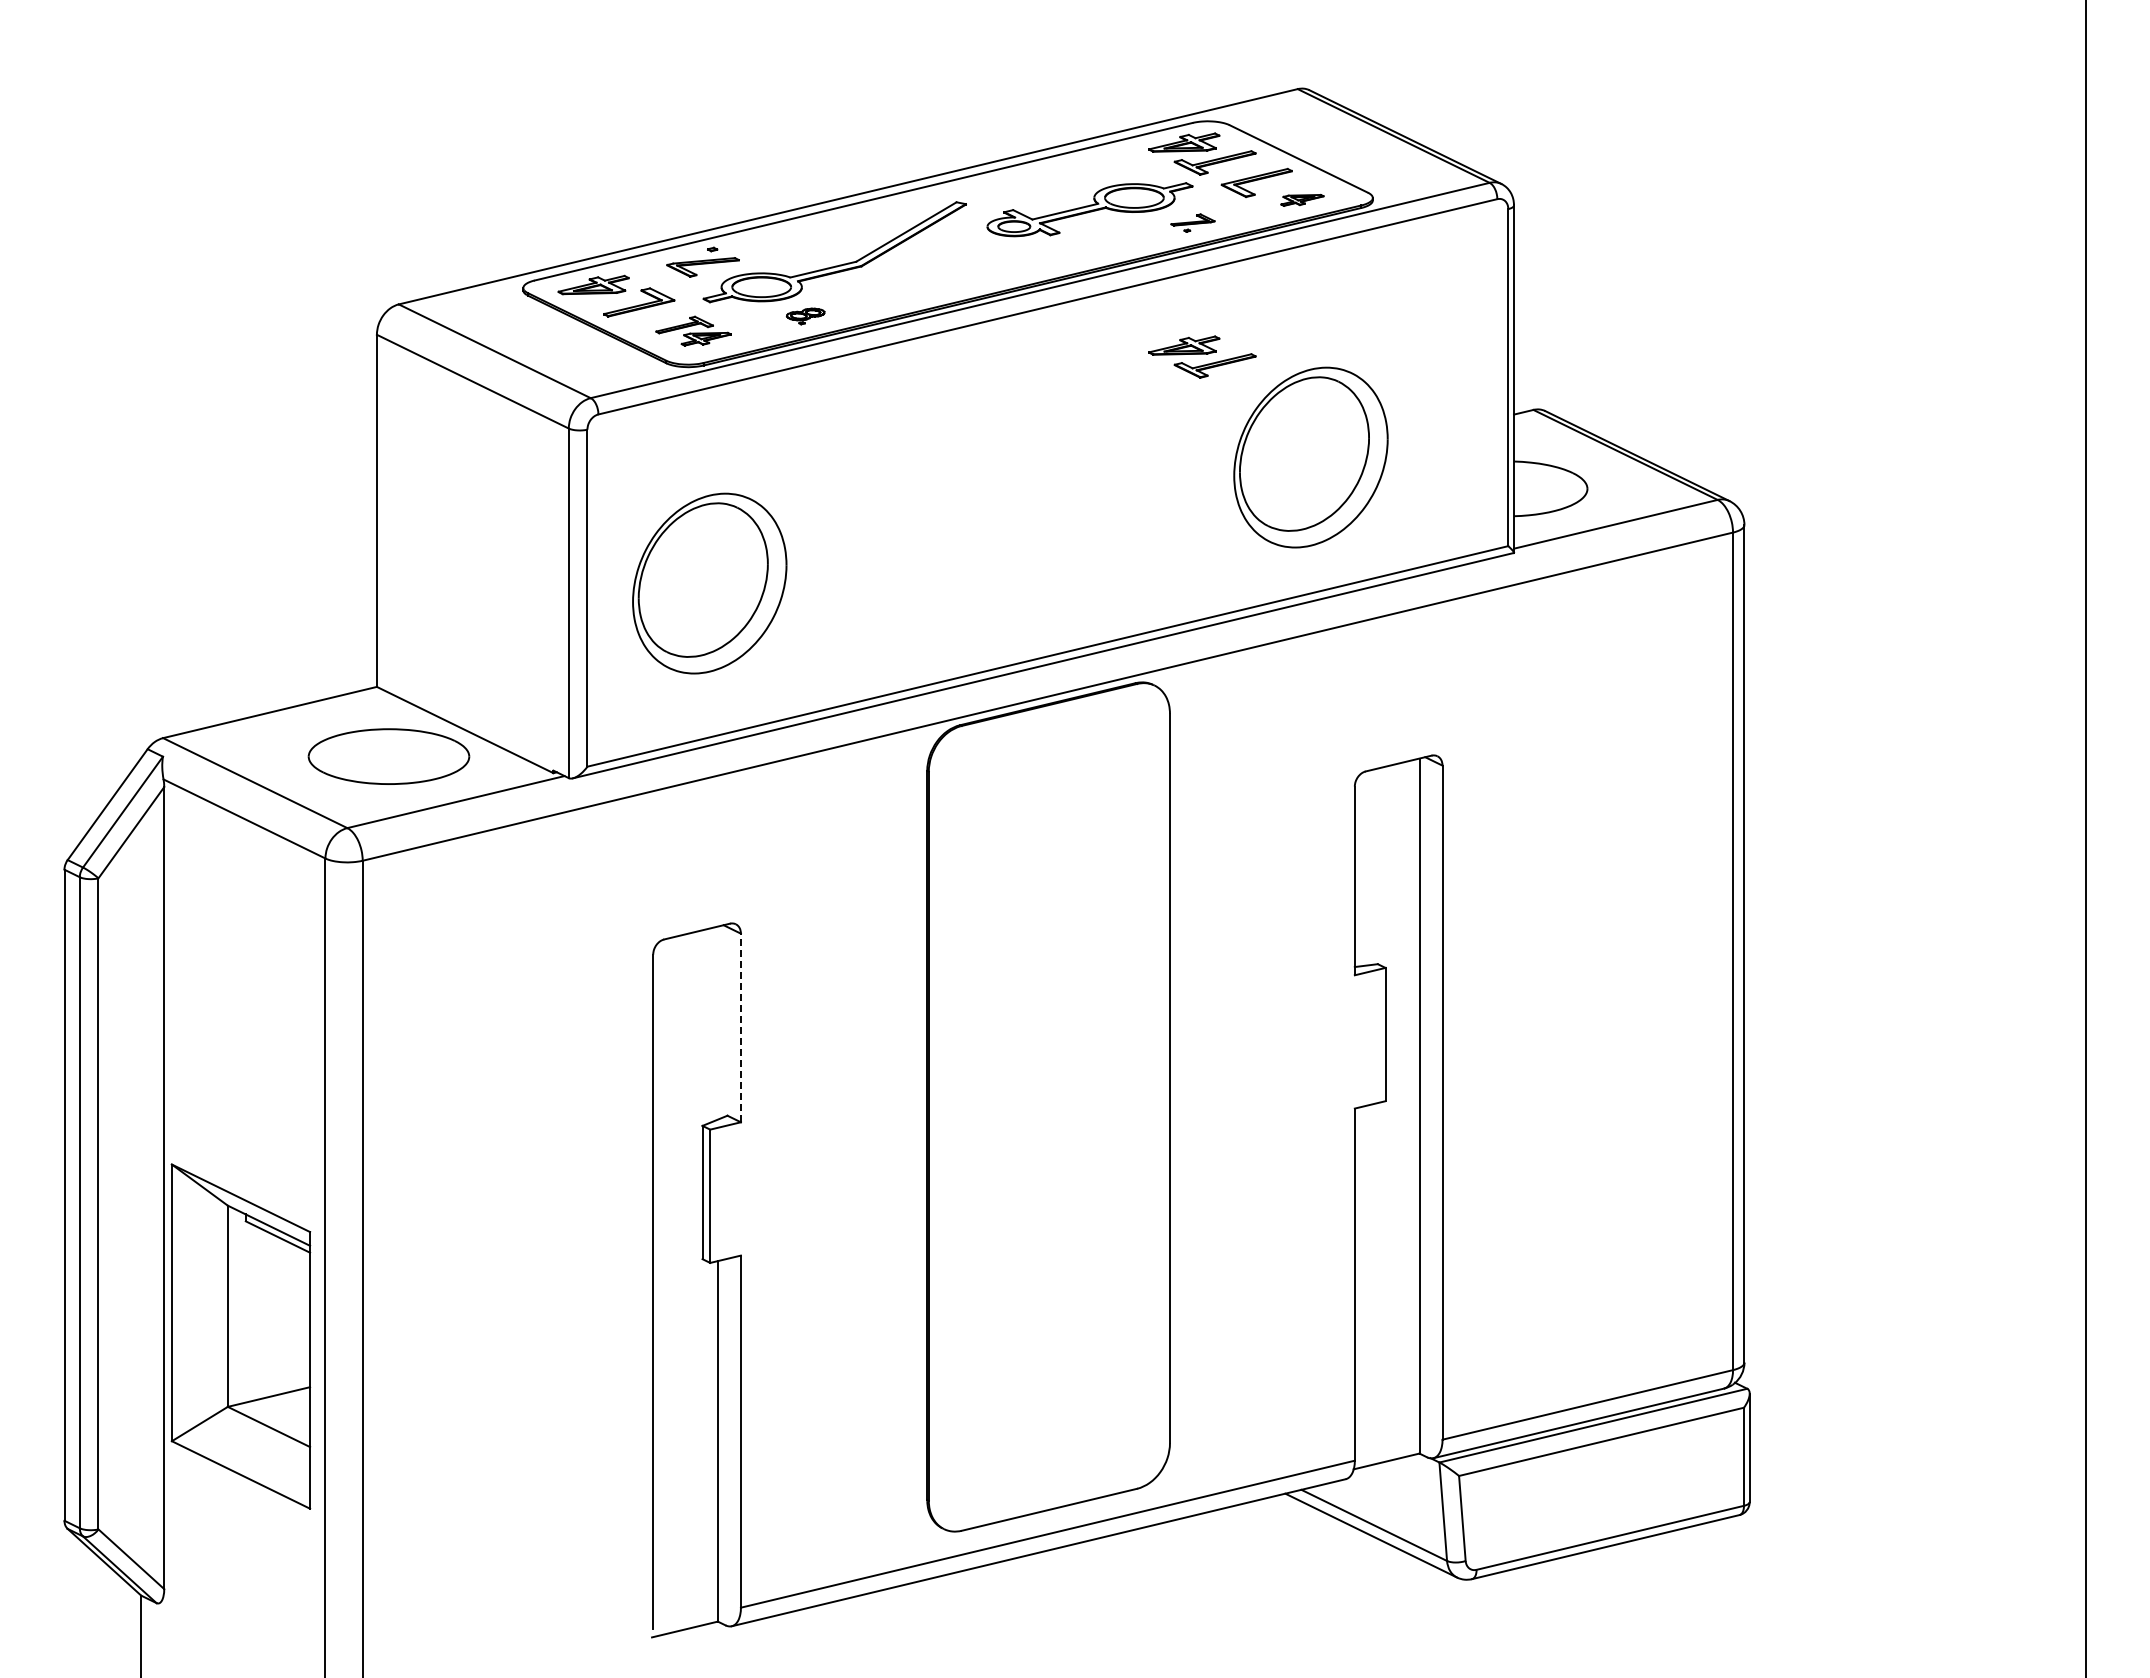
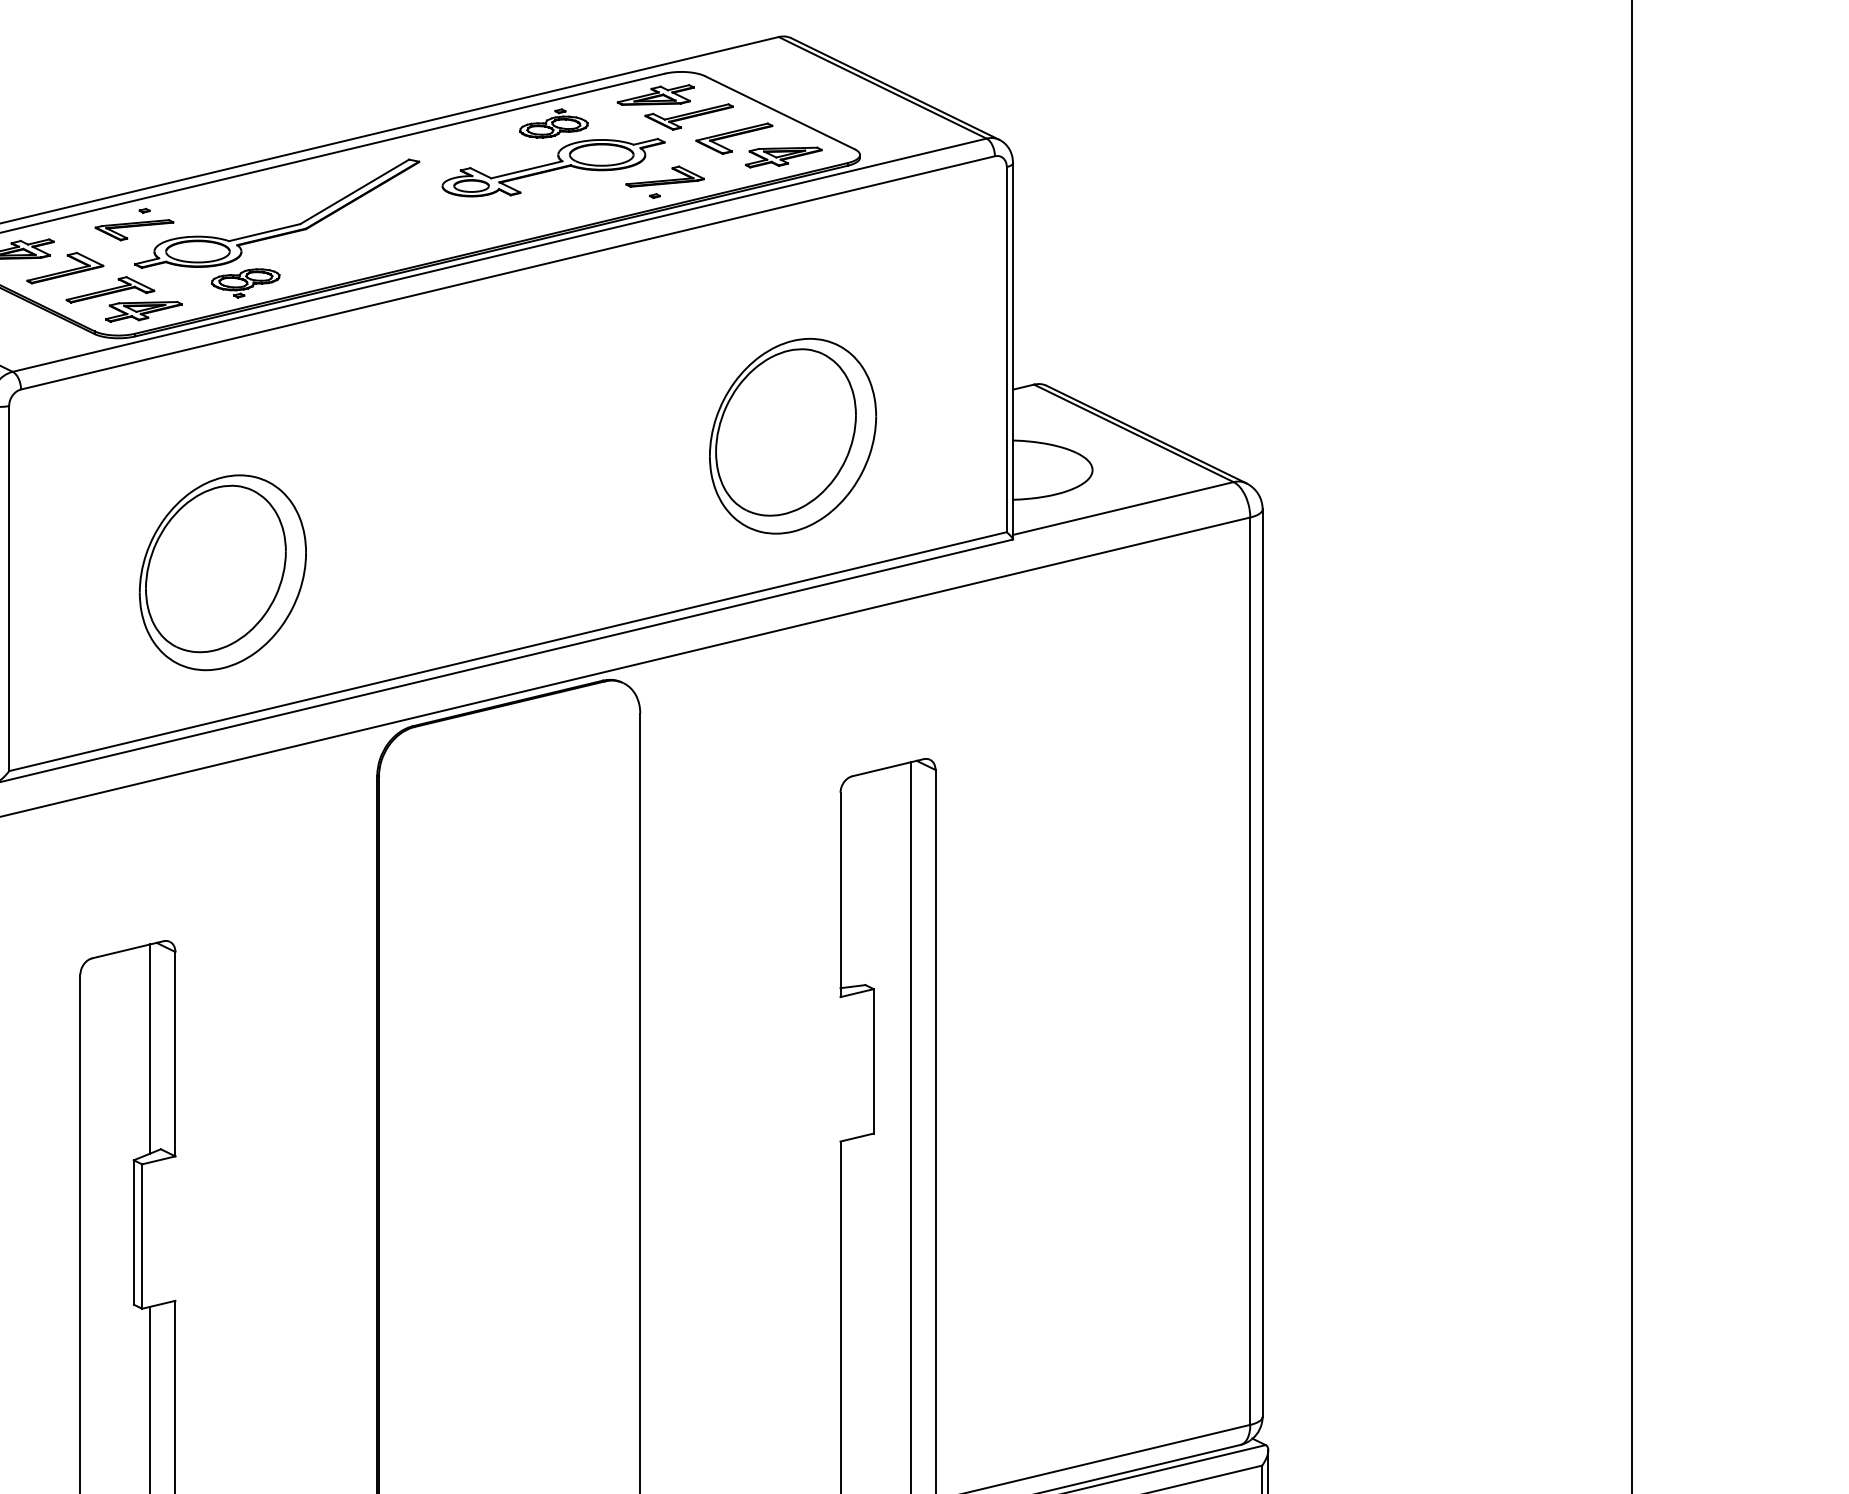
part: (1090, 168) -> (554, 123), added
part: (1302, 200) -> (783, 157), size x1.67
part: (1192, 222) -> (664, 181), size x1.67
part: (805, 316) -> (245, 283), size x1.67
part: (693, 330) -> (124, 298), size x1.43
part: (1202, 356) -> (675, 326), removed
part: (709, 583) -> (222, 572), moved
line: (717, 1022) -> (150, 1048), added
line: (740, 1027) -> (174, 1053), dashed -> solid

